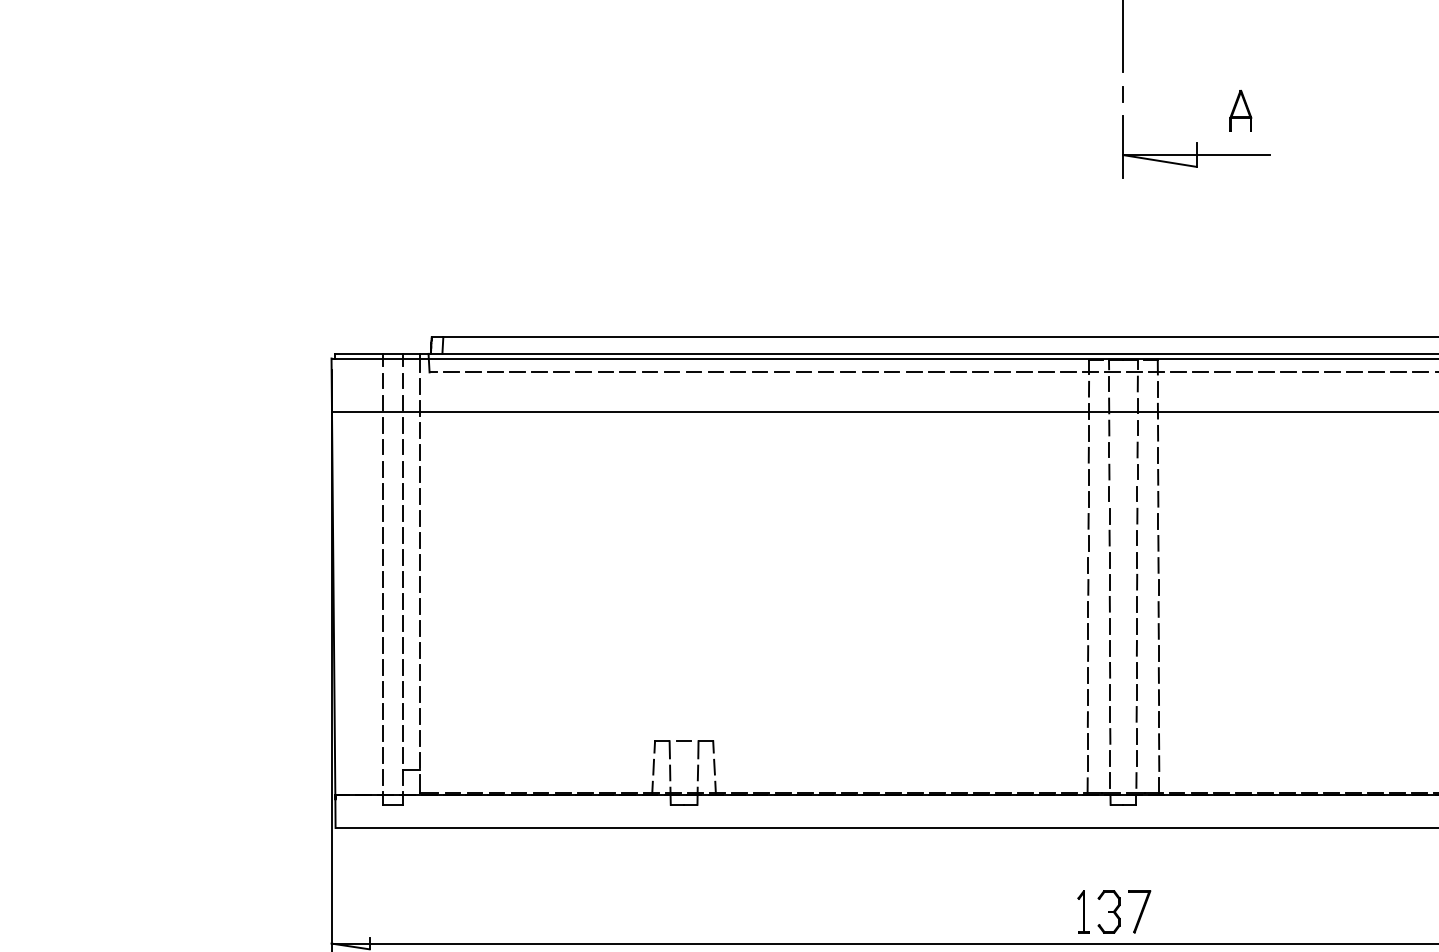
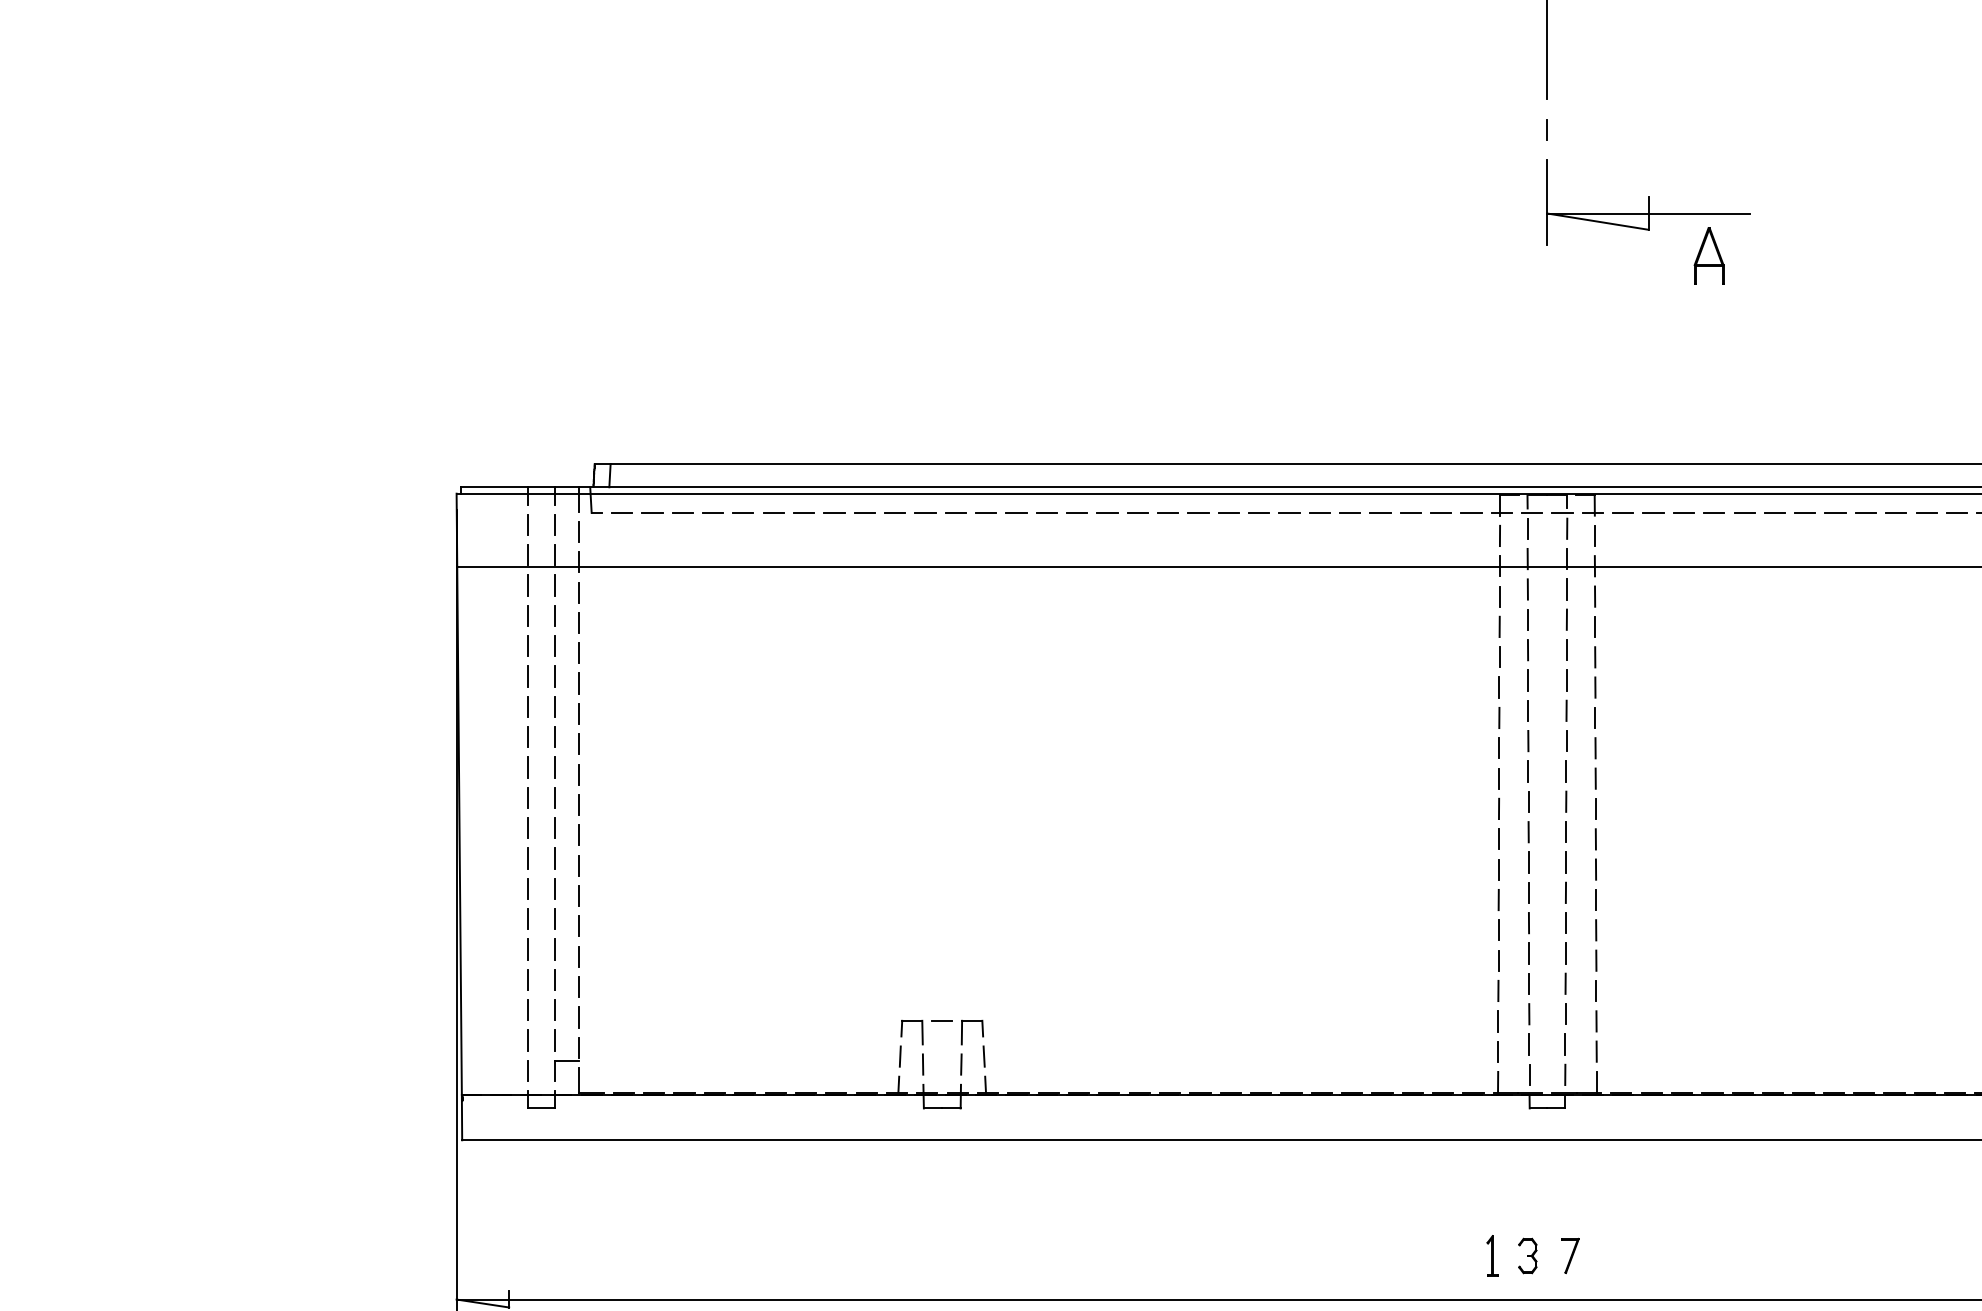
part: (1240, 110) -> (1708, 255), moved
part: (1083, 911) -> (1492, 1255), size x0.7
part: (1108, 911) -> (1527, 1255), size x0.6
part: (1140, 911) -> (1570, 1255), size x0.6

